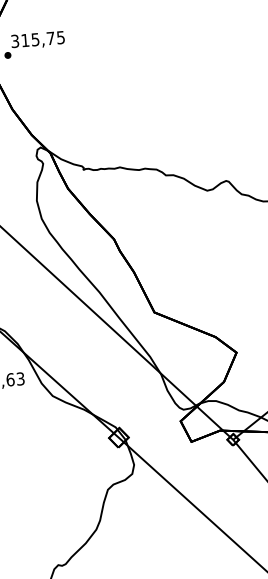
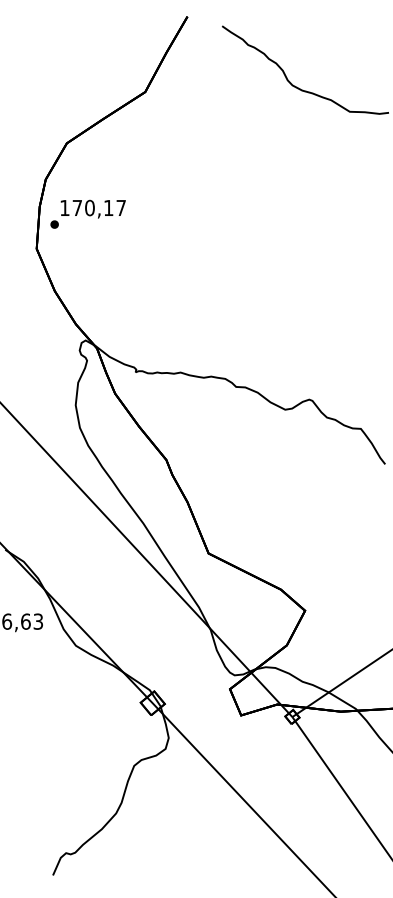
text: (37, 39) -> (92, 207), 315,75 -> 170,17

